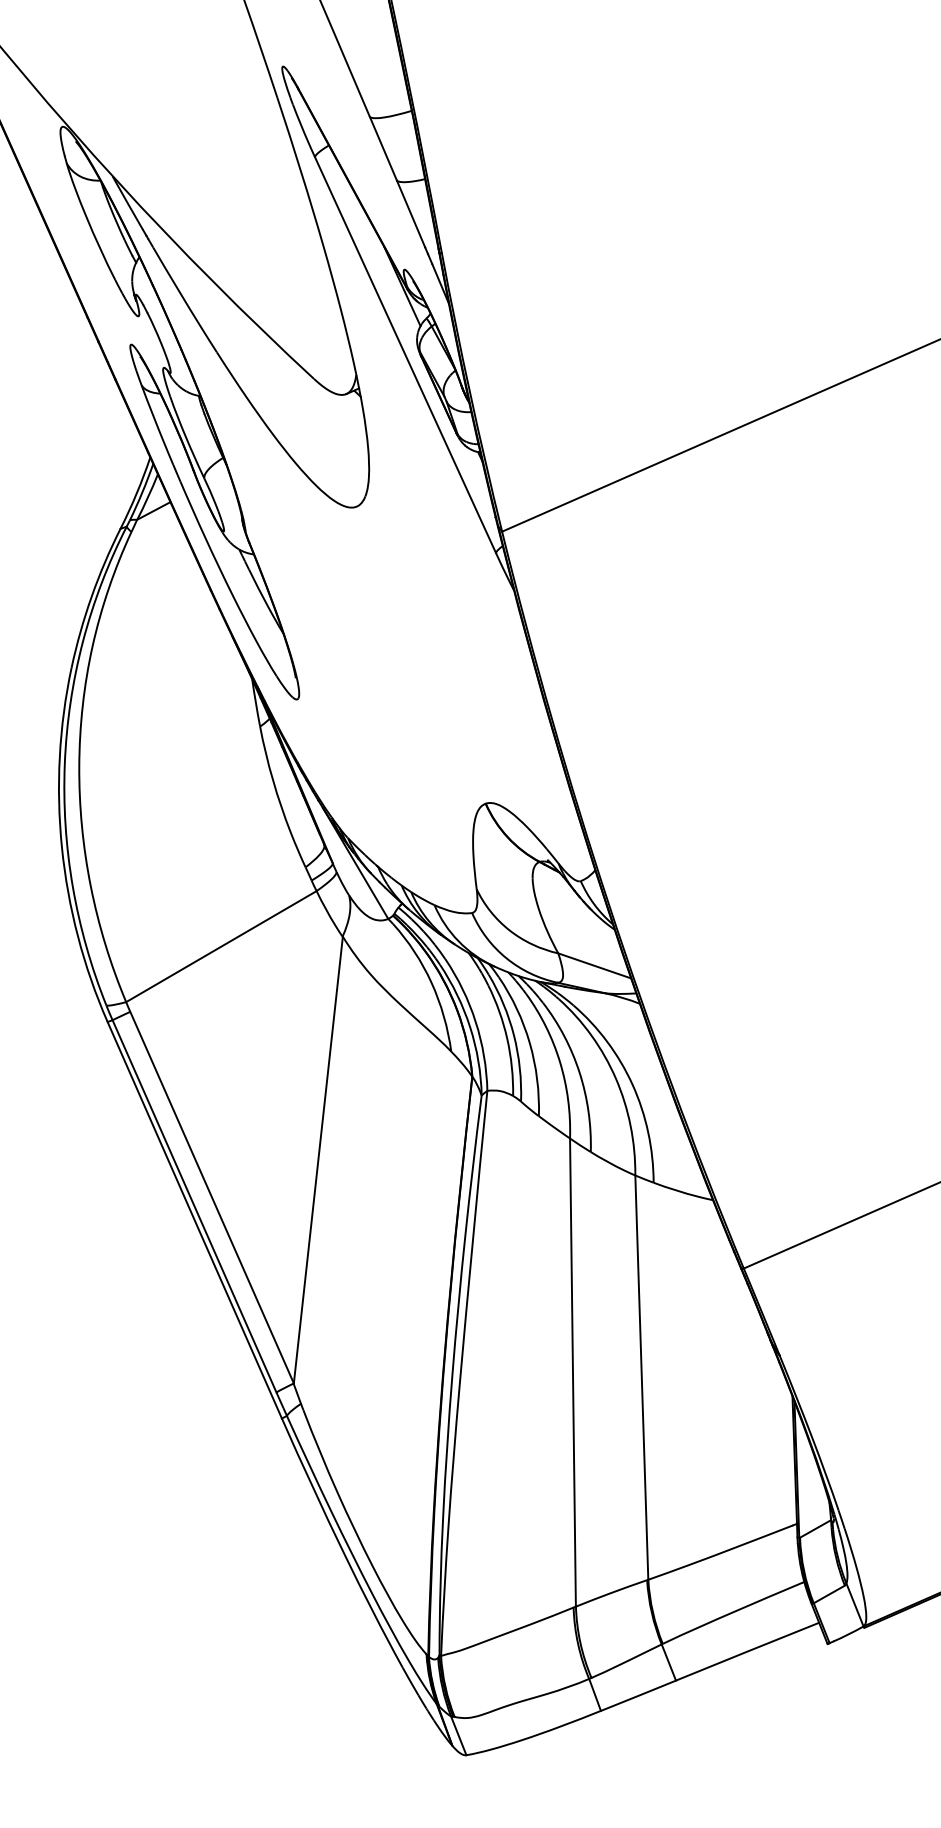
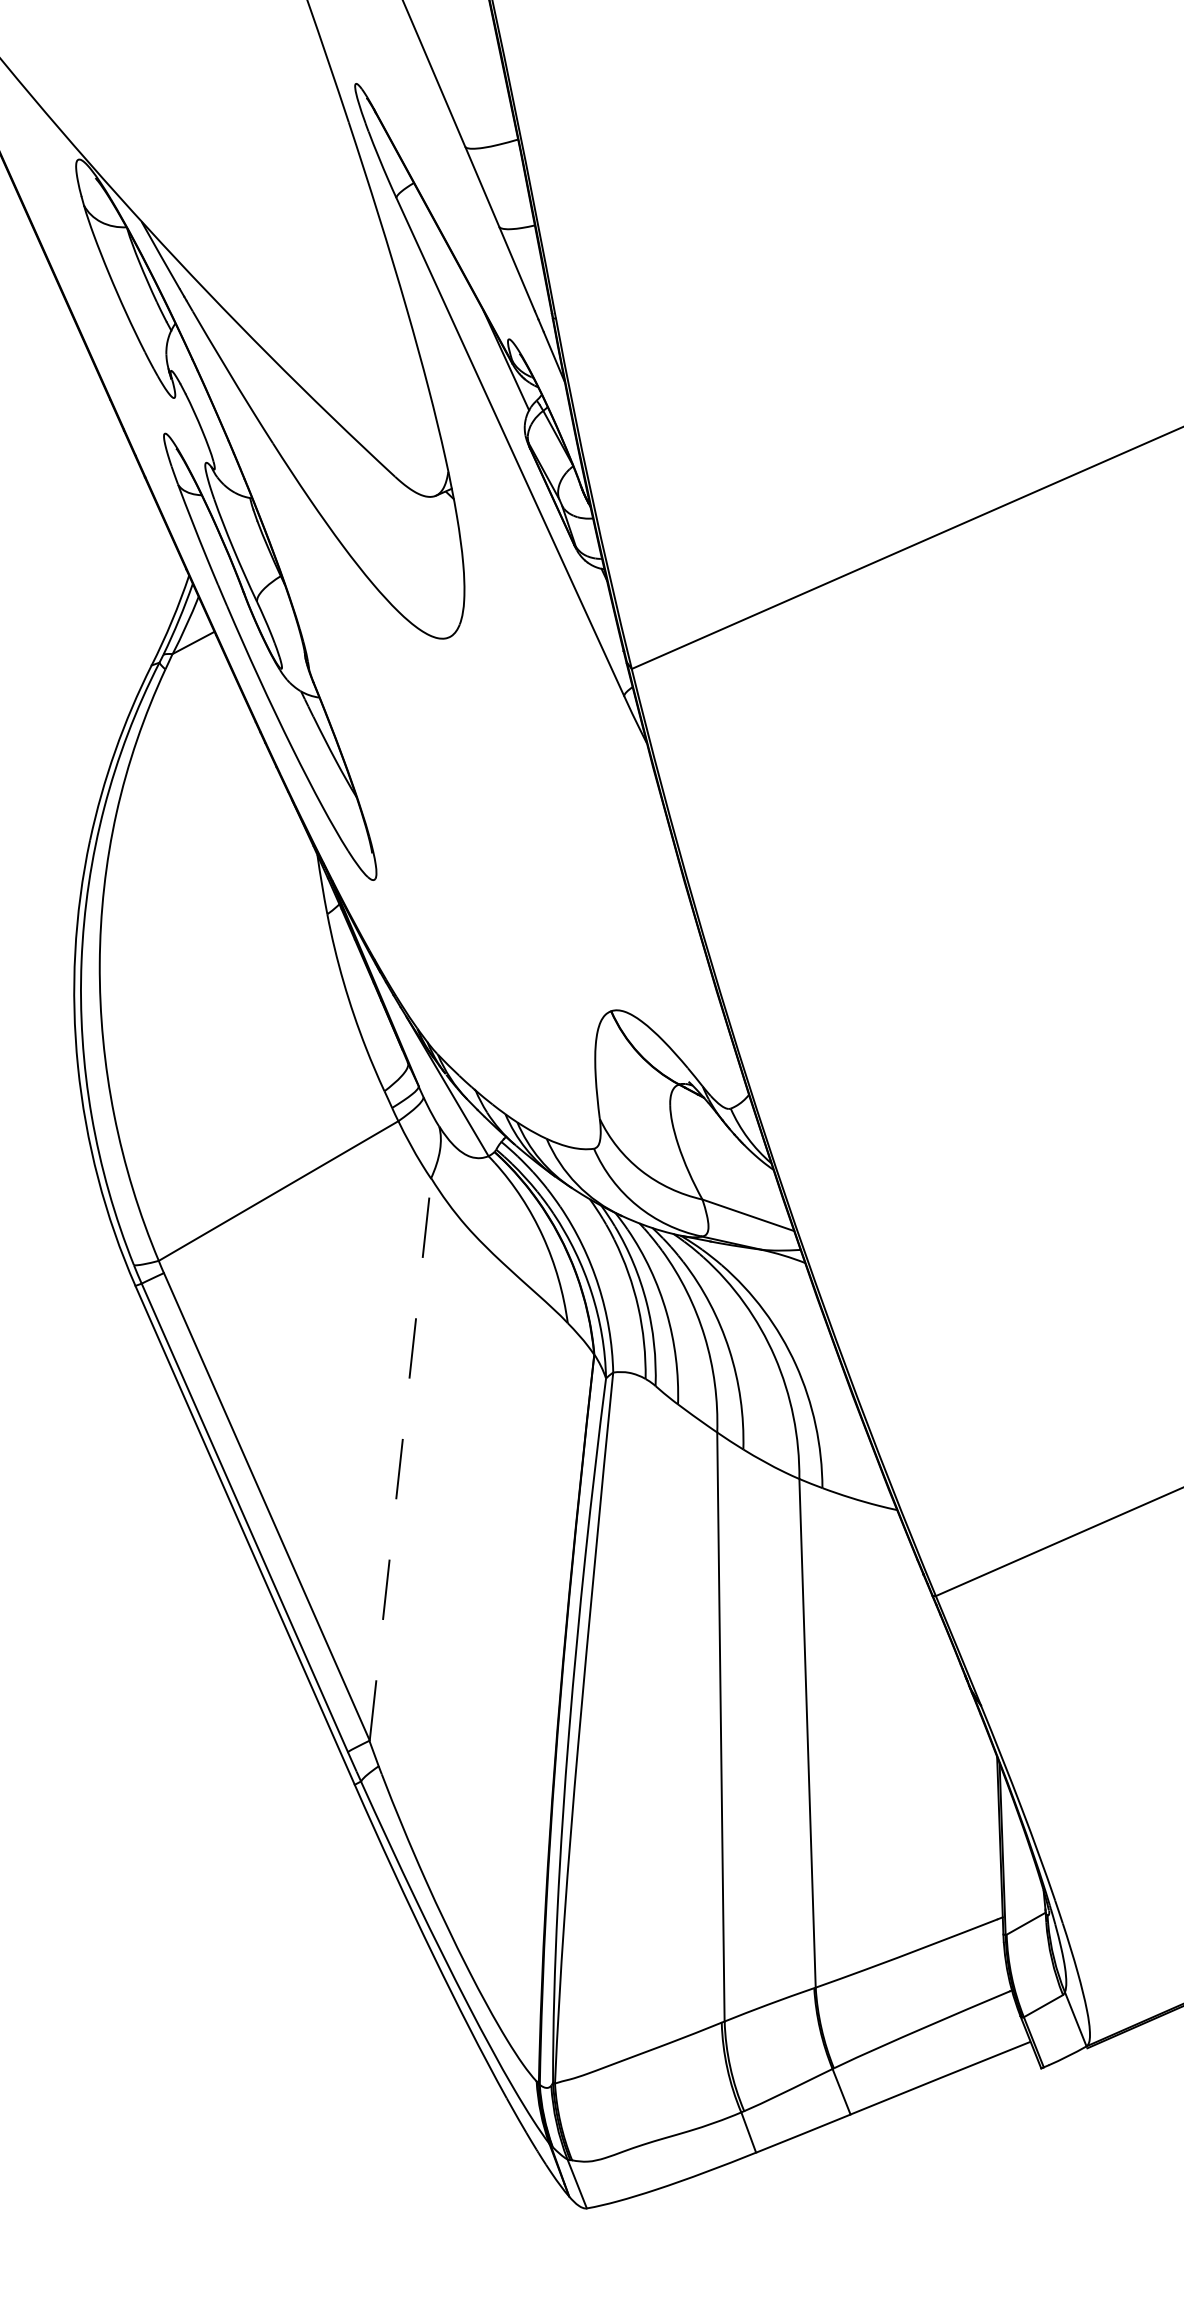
line: (318, 1159) -> (400, 1459), solid -> dashed

